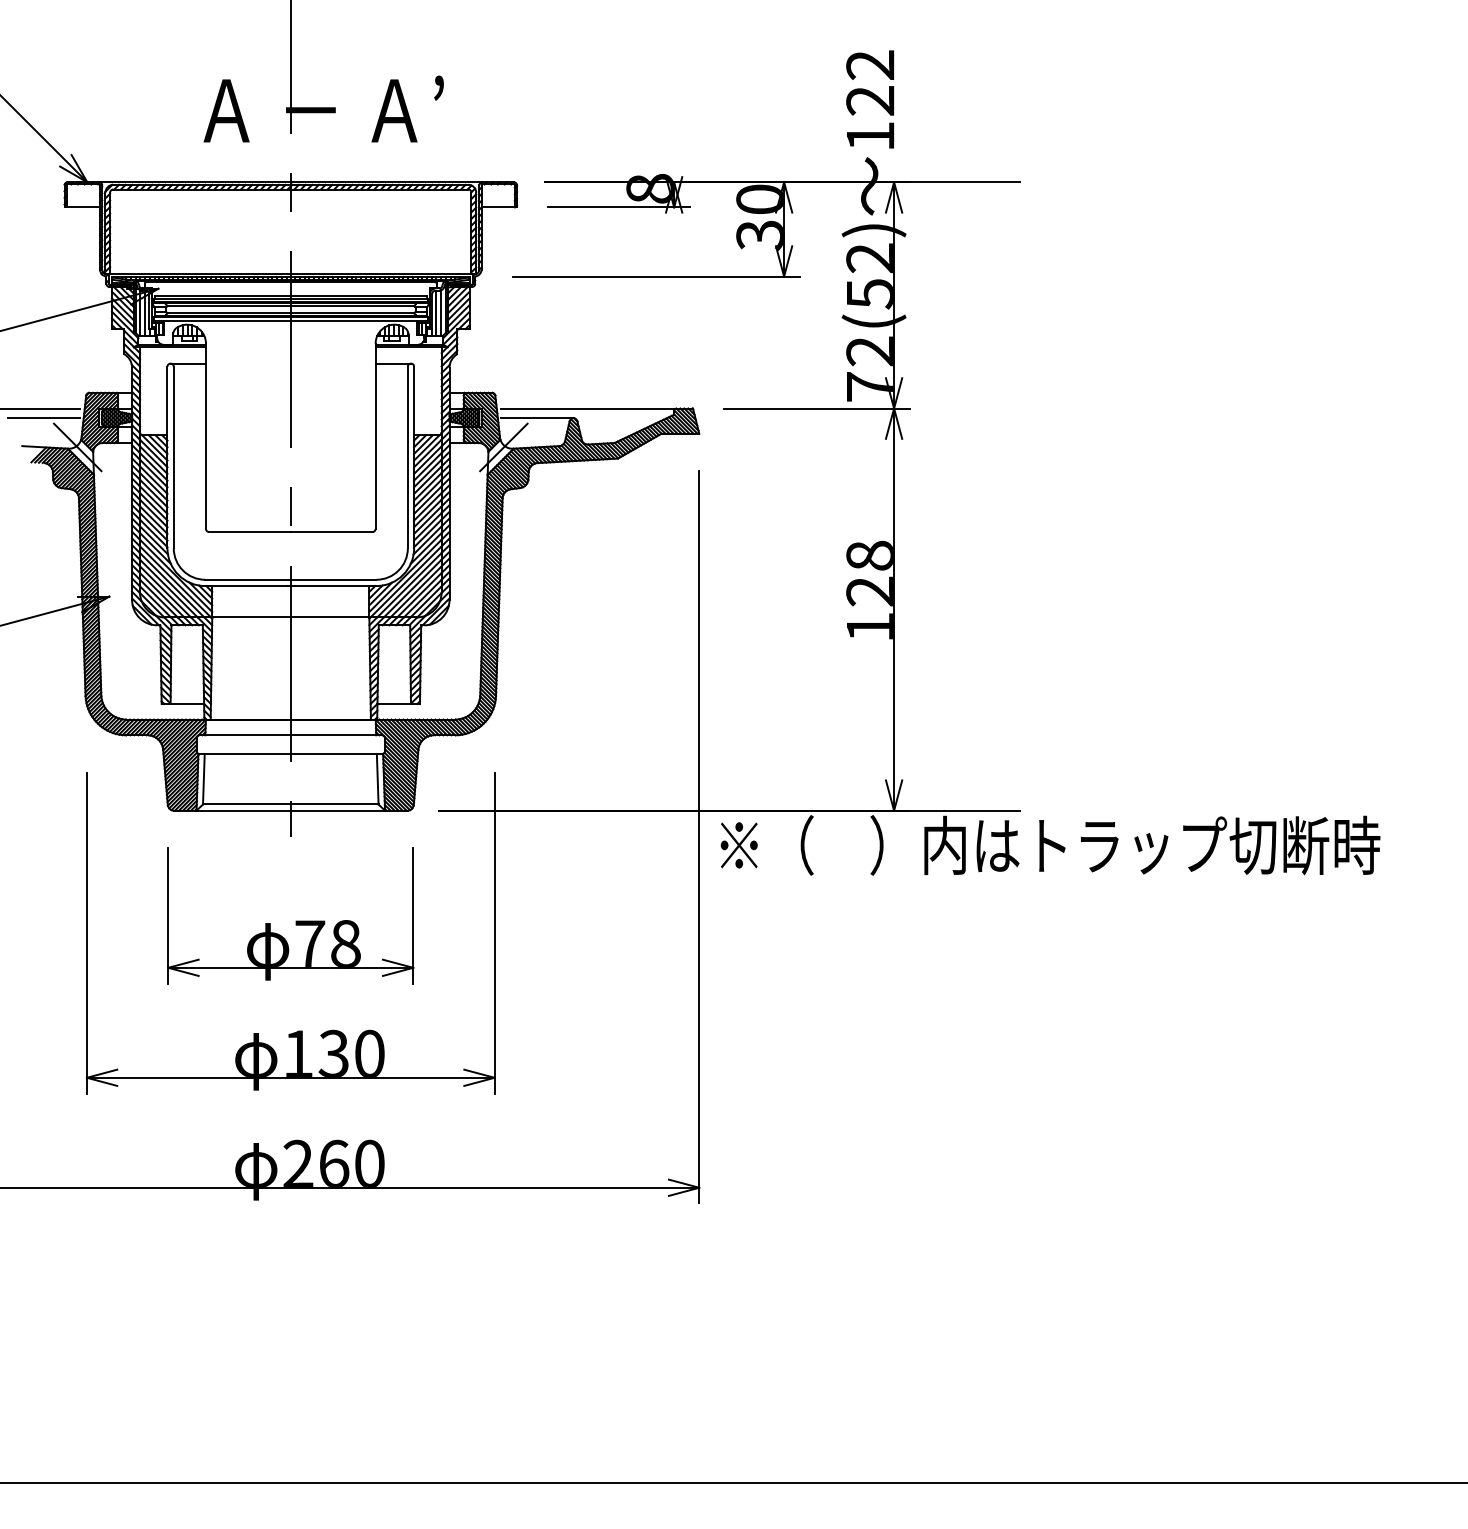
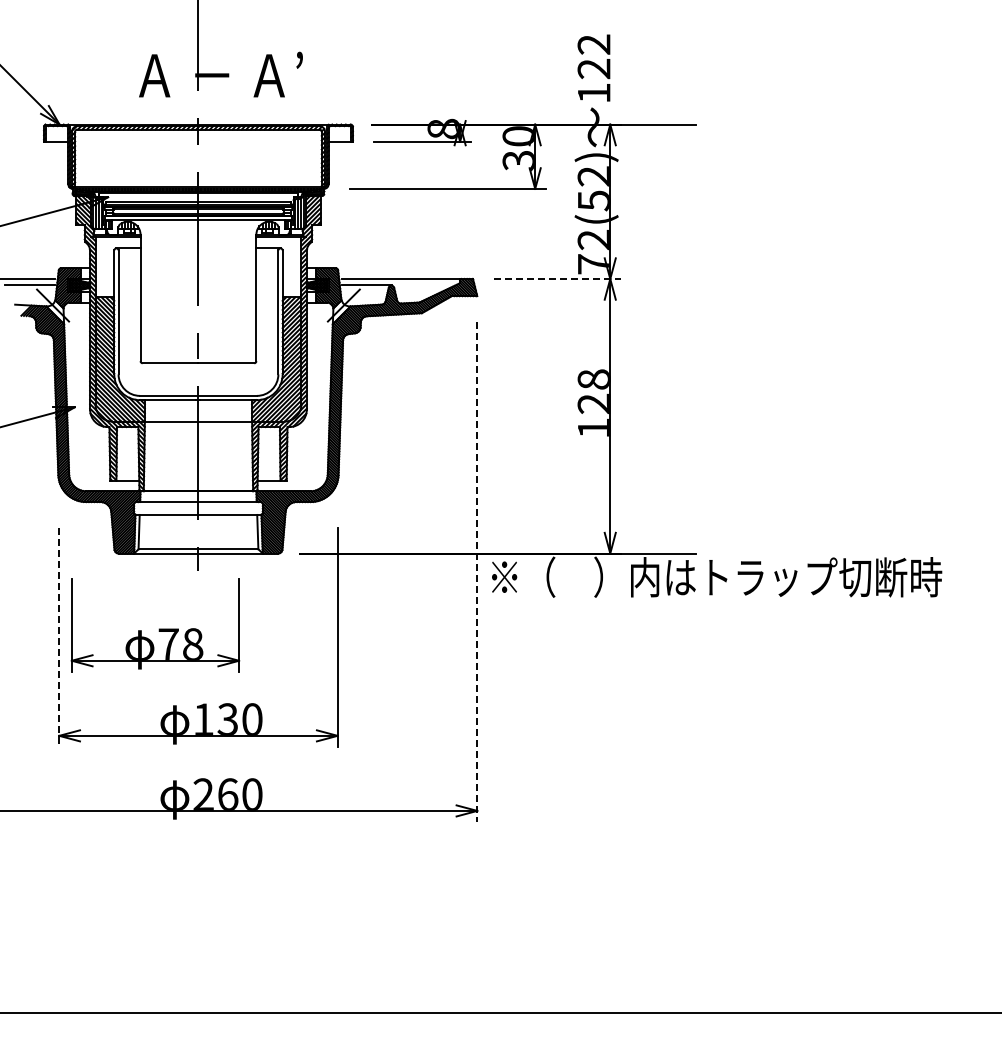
line: (818, 409) -> (558, 279), solid -> dashed
line: (699, 837) -> (477, 571), solid -> dashed
part: (290, 916) -> (155, 625), moved
line: (87, 933) -> (59, 637), solid -> dashed

